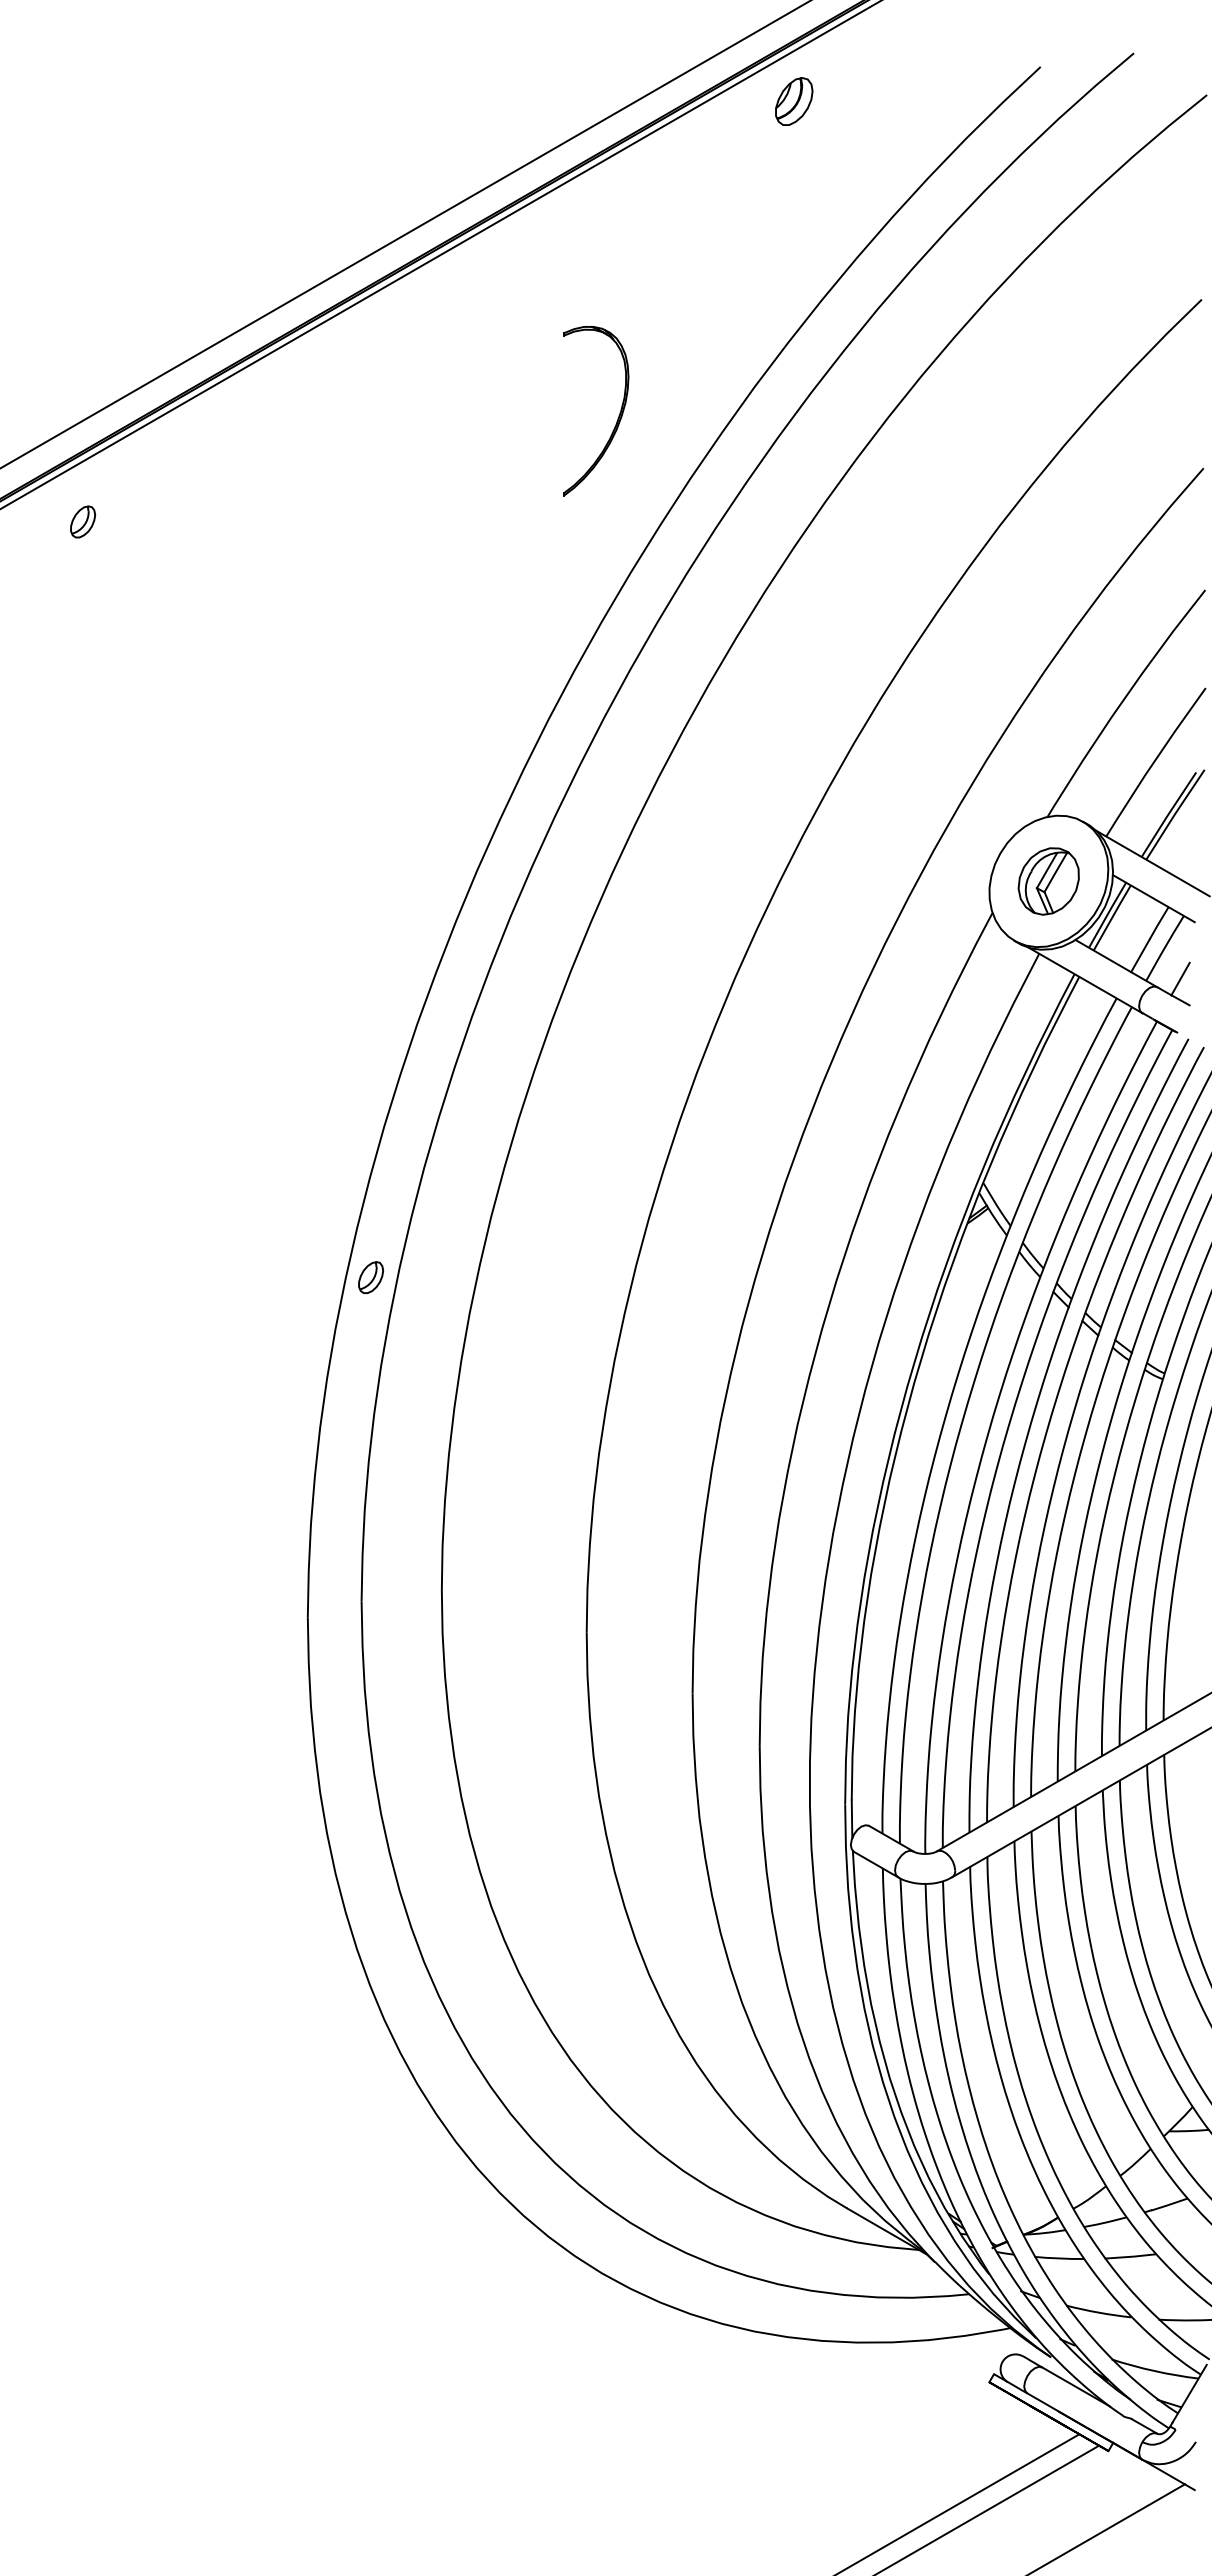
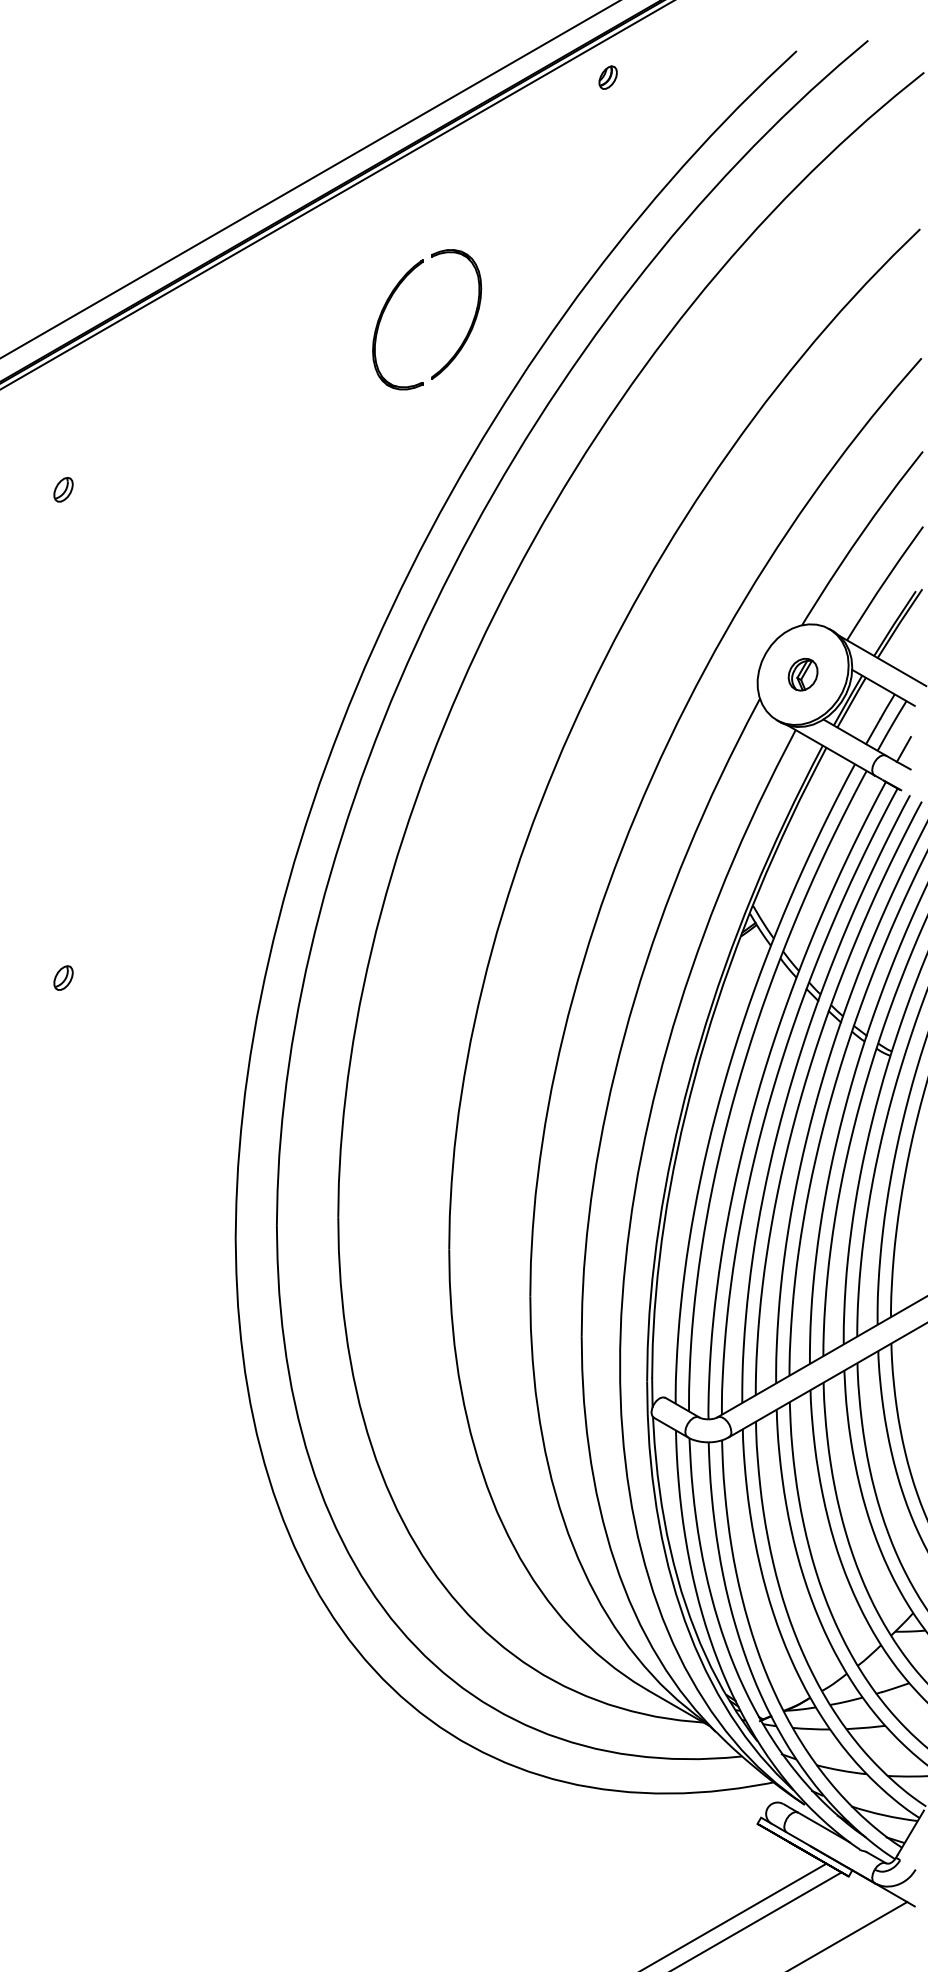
part: (794, 101) -> (608, 77), size x0.62
part: (498, 416) -> (381, 318), added
part: (83, 521) -> (63, 489), moved
part: (1048, 881) -> (802, 674), size x0.62
part: (370, 1277) -> (63, 977), moved

